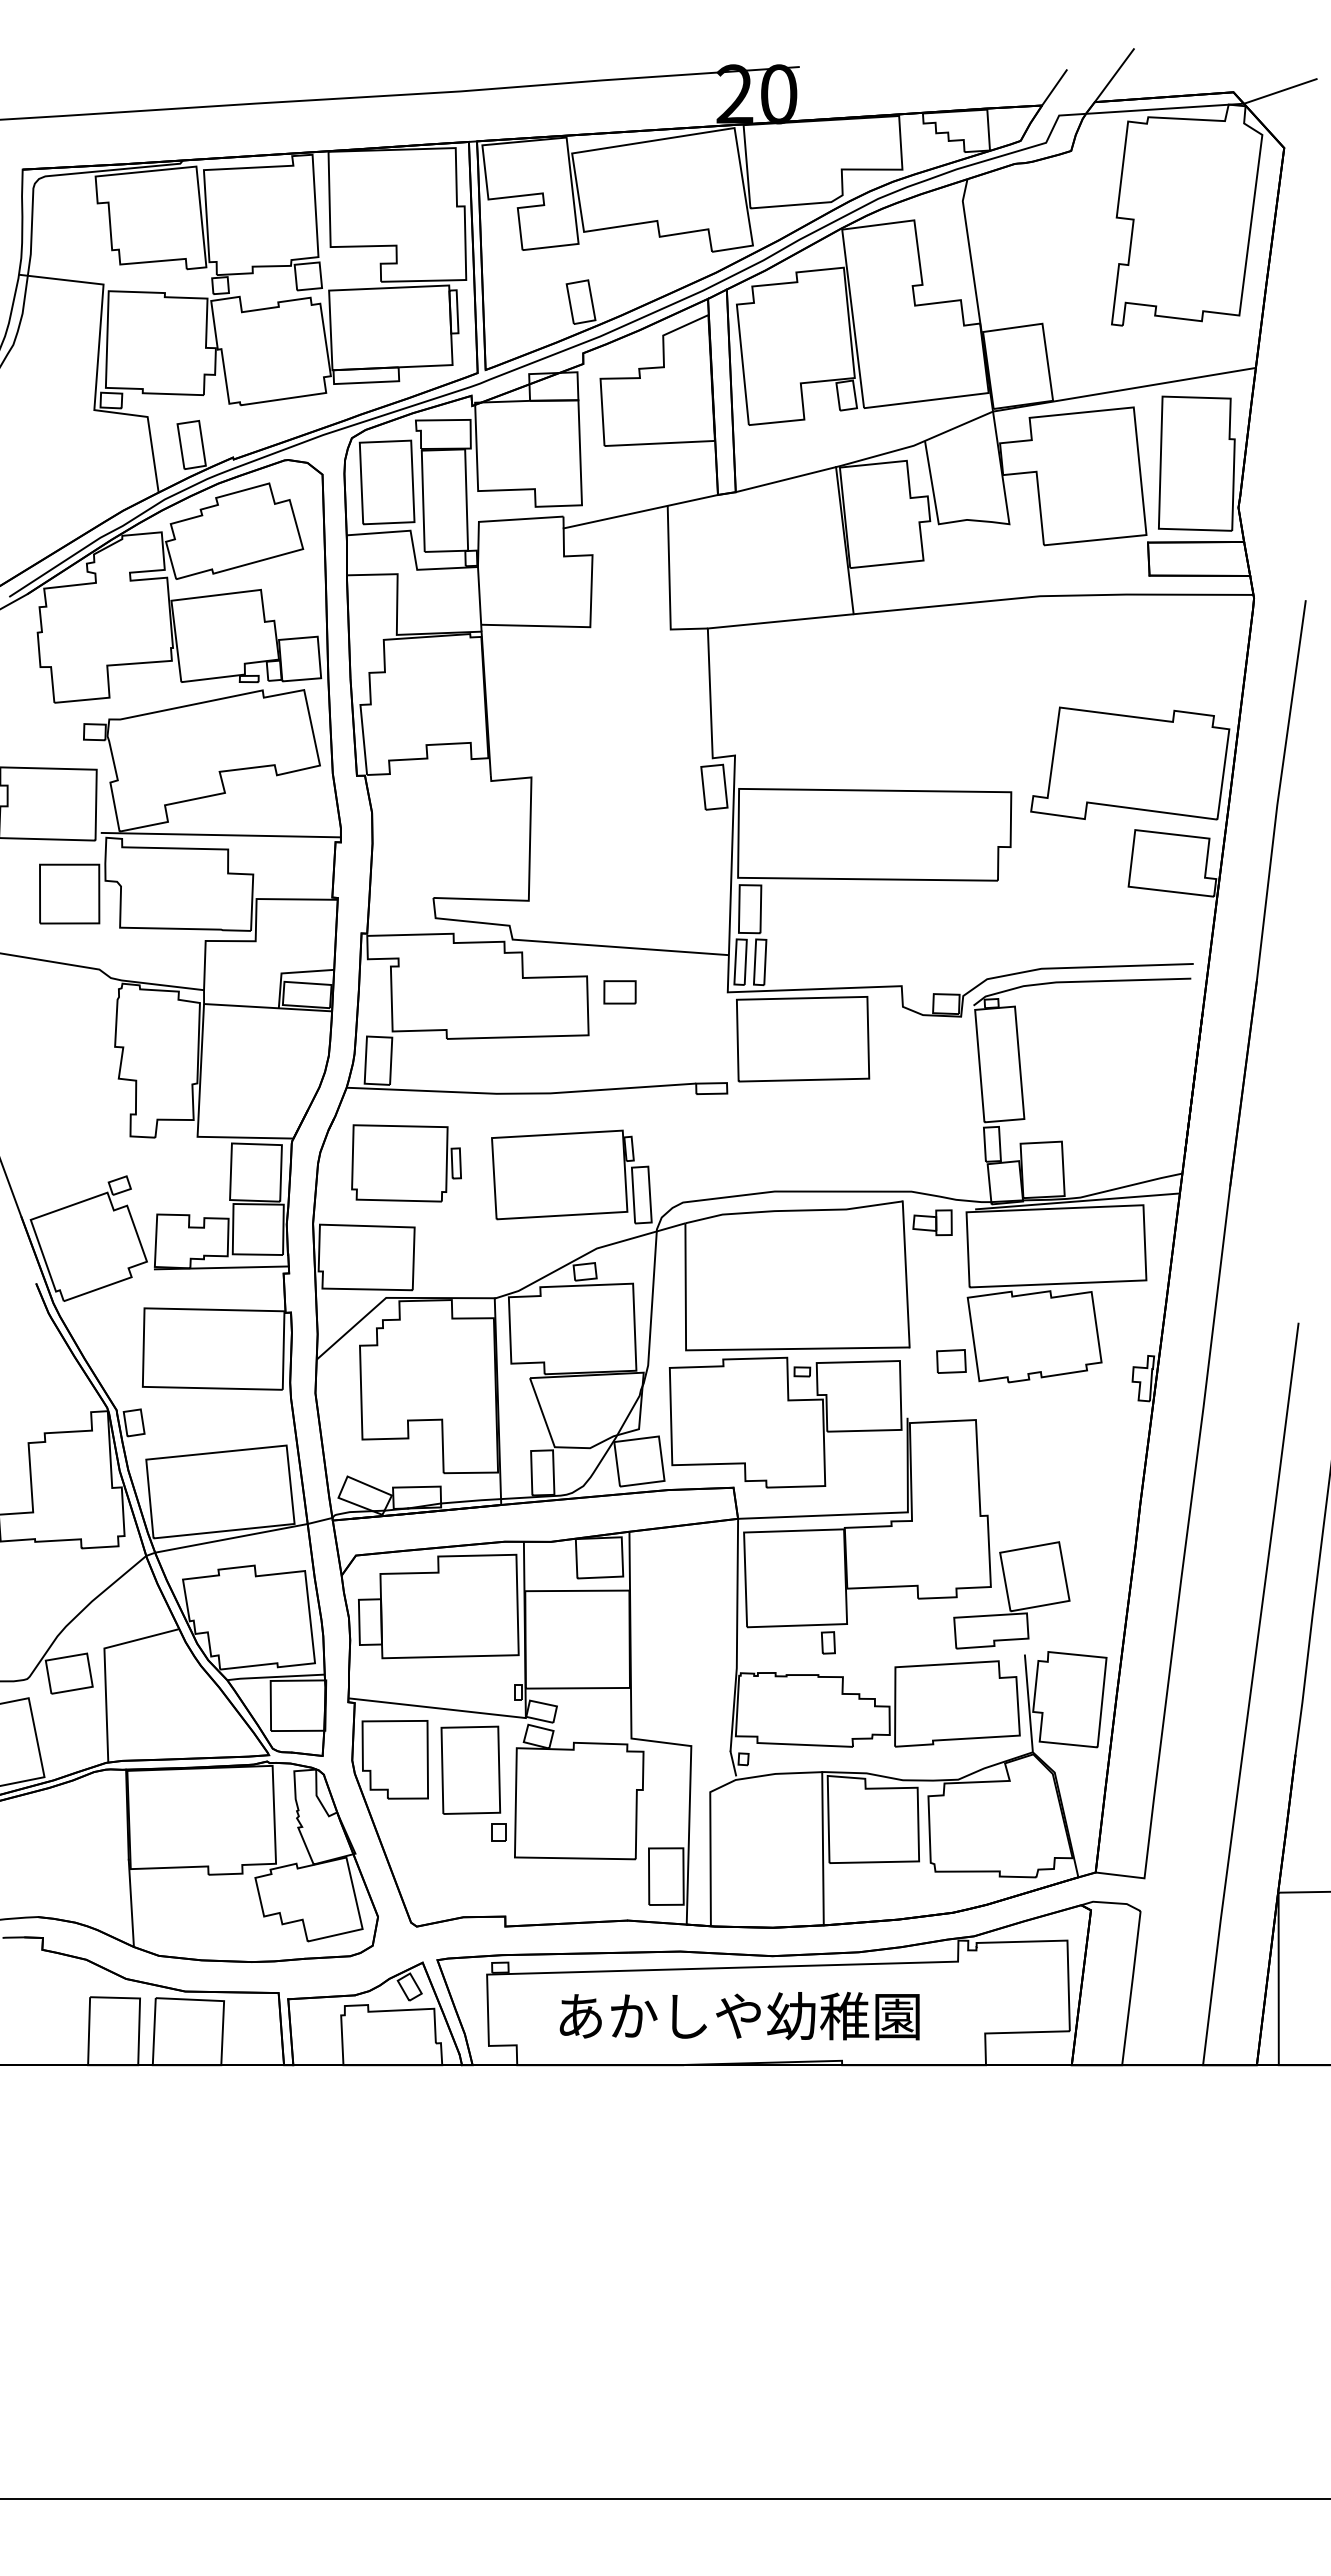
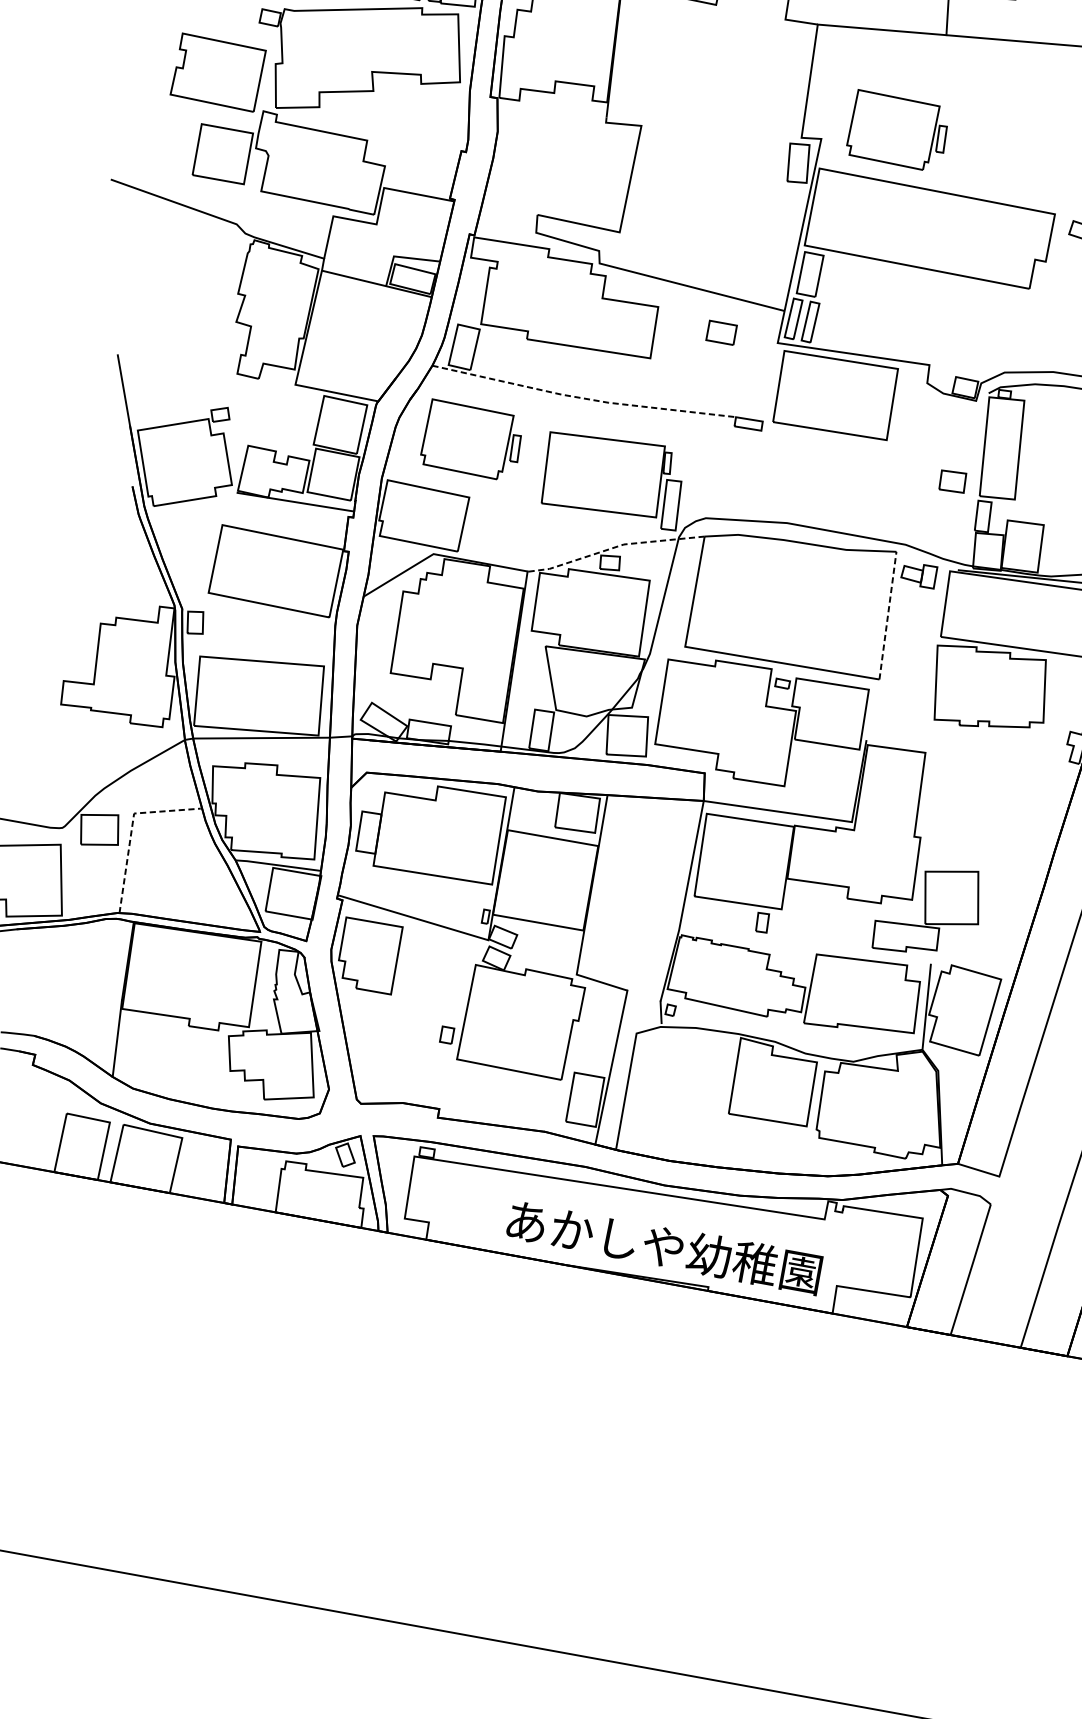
part: (819, 731) -> (898, 131), added
line: (220, 834) -> (362, 126), removed
part: (619, 992) -> (721, 332), moved
line: (521, 1093) -> (583, 398), solid -> dashed
line: (587, 1253) -> (615, 547), solid -> dashed
line: (906, 1273) -> (888, 614), solid -> dashed
part: (951, 1361) -> (952, 481), moved
line: (105, 1665) -> (132, 828), solid -> dashed
part: (470, 1769) -> (432, 976), removed
line: (822, 1848) -> (725, 1100), removed
text: (739, 2015) -> (664, 1246), moved

